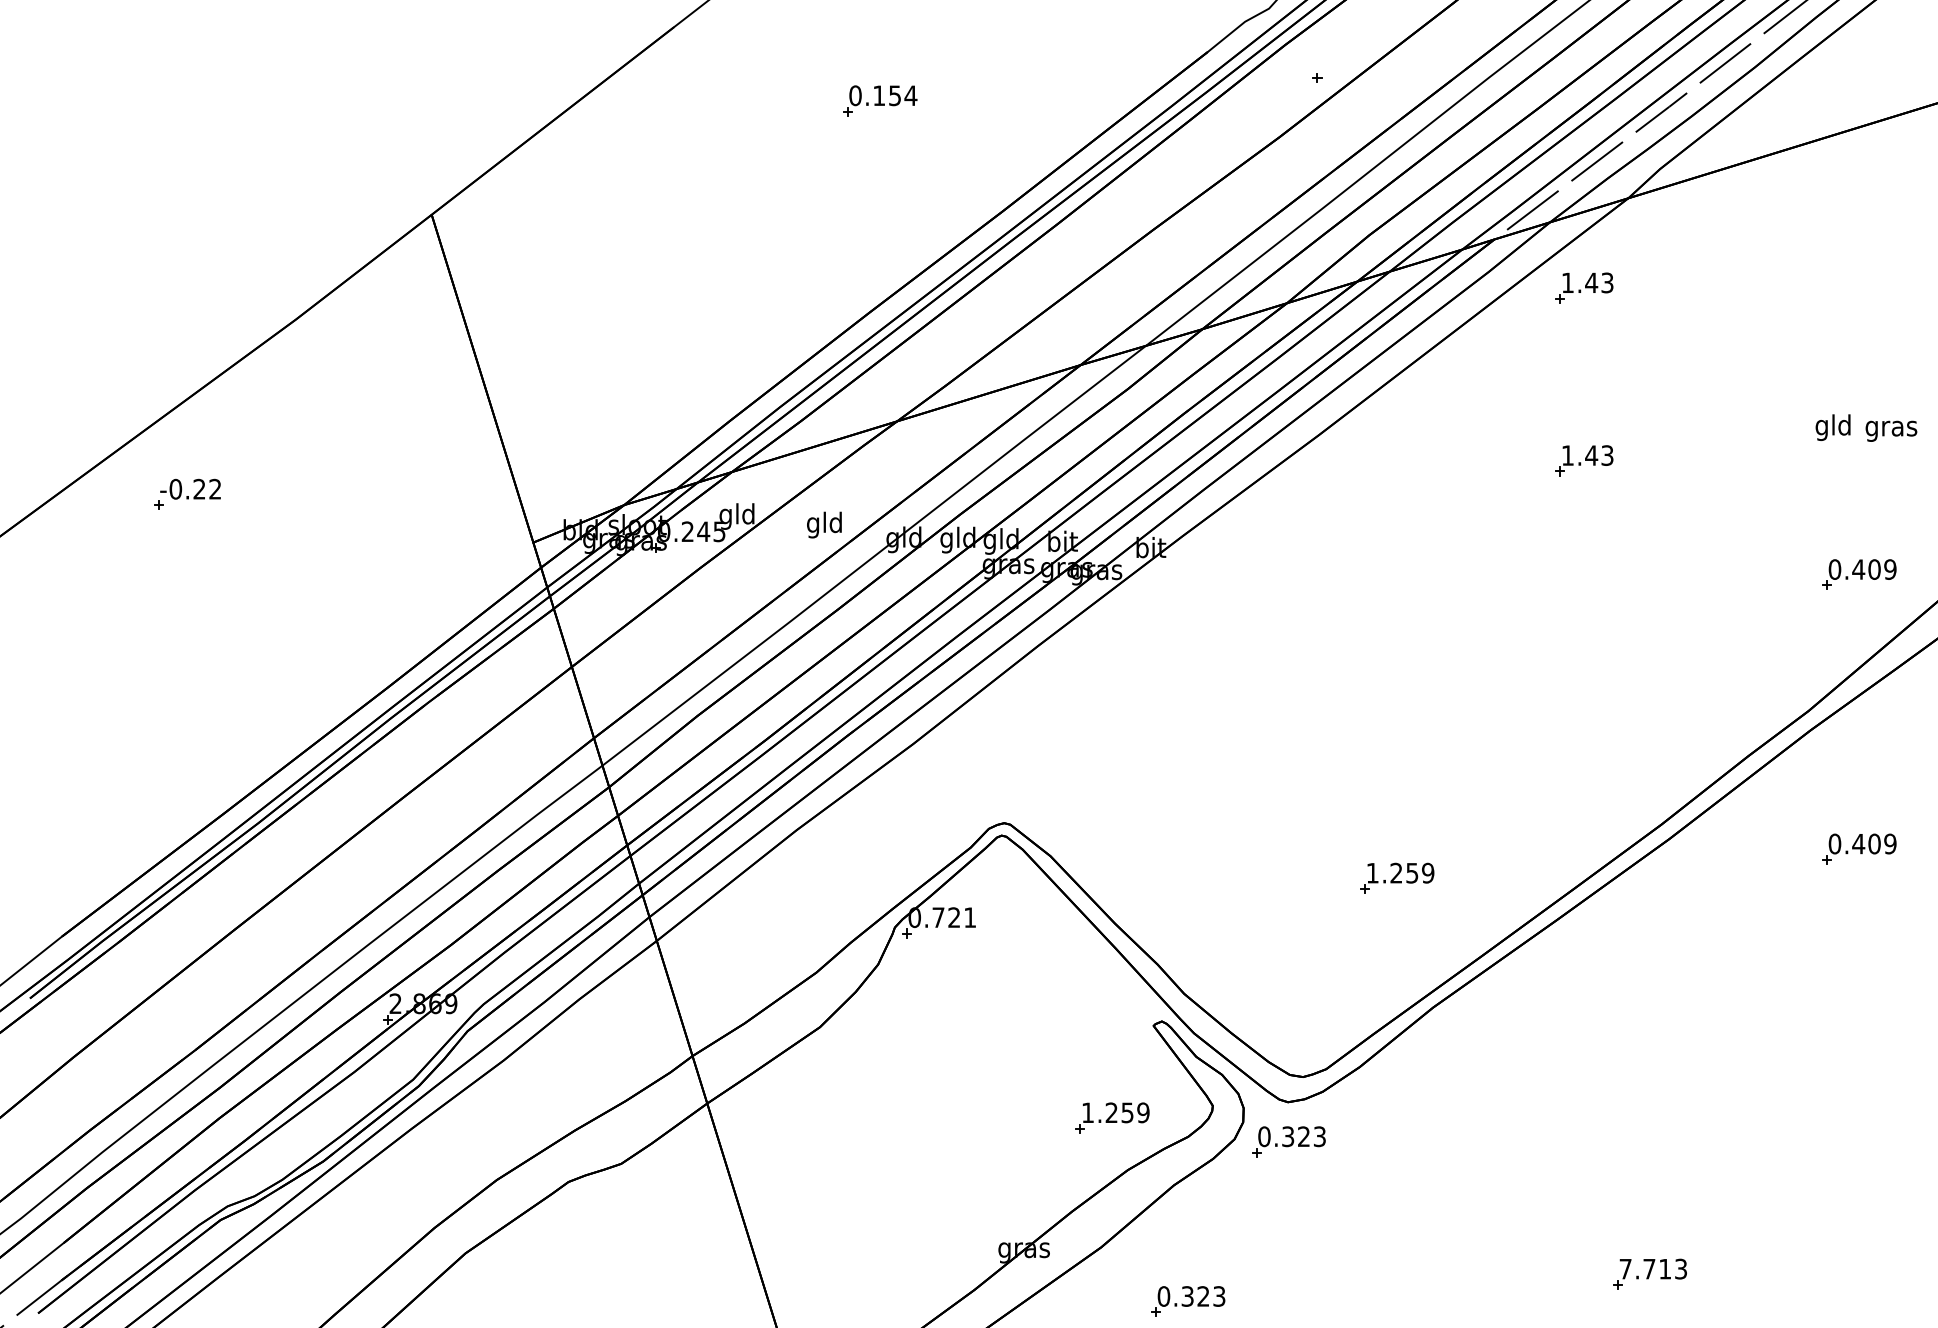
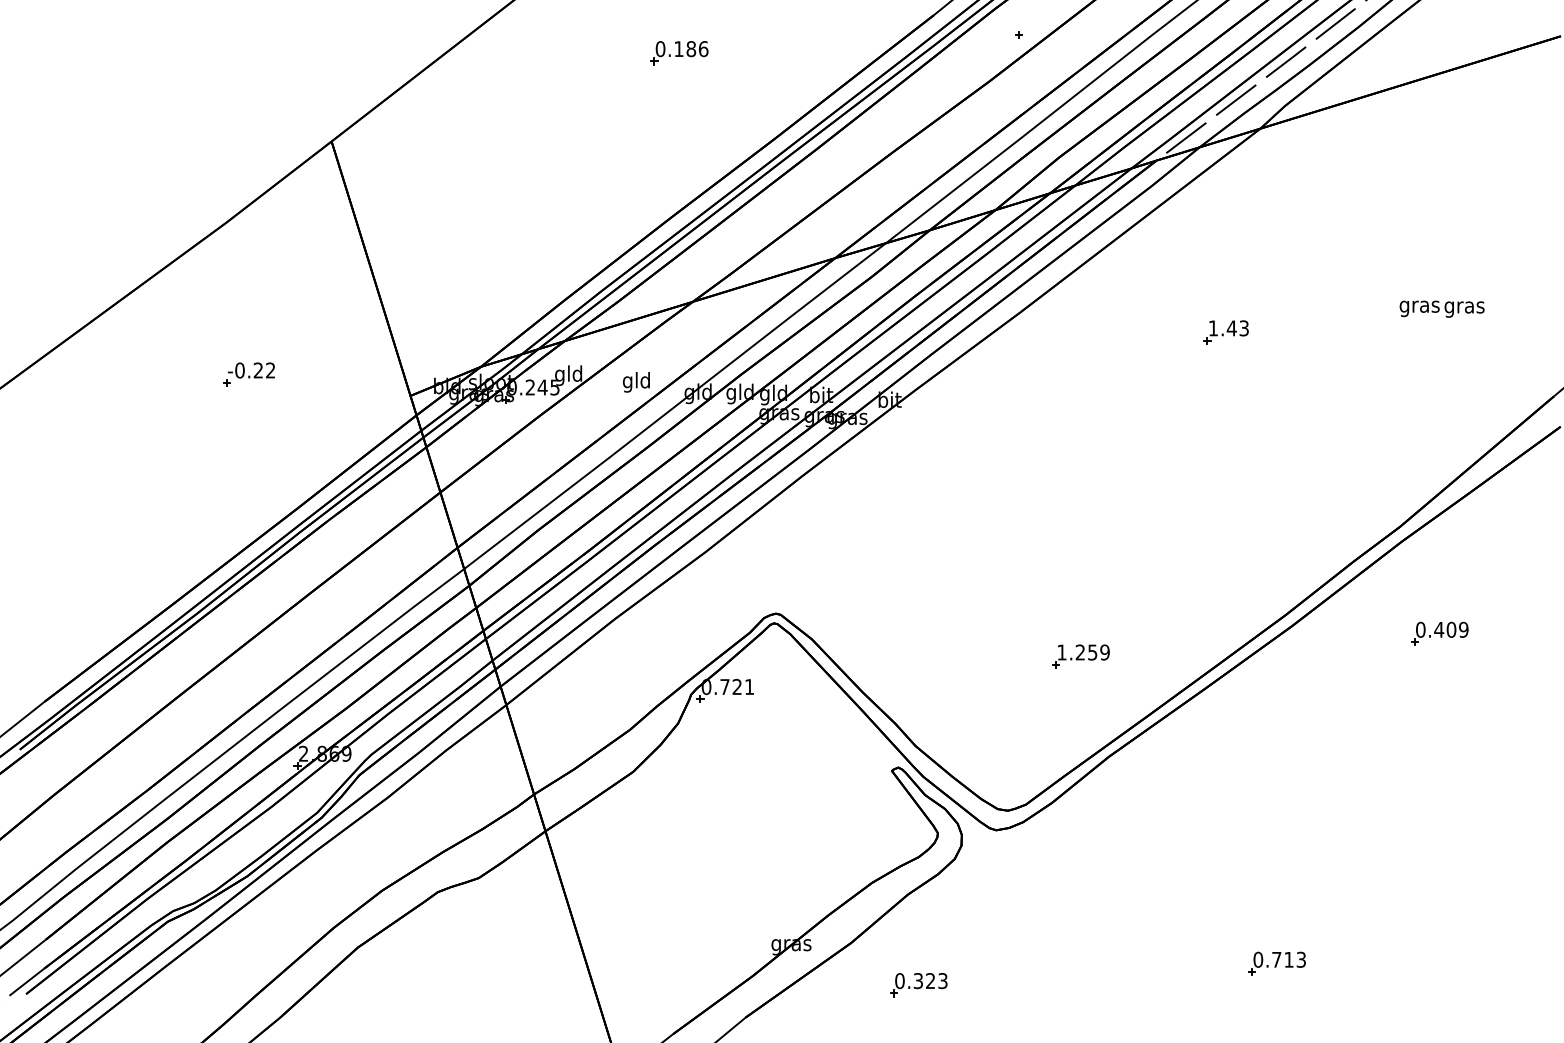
text: (903, 96) -> (697, 49), 0.154 -> 0.186
part: (1583, 288) -> (1225, 198), removed
text: (1833, 427) -> (1419, 306), gld -> gras
part: (186, 494) -> (248, 374), moved
part: (1859, 574) -> (1439, 420), removed
part: (1111, 1117) -> (859, 842), removed
part: (1288, 1142) -> (996, 861), removed
text: (1625, 1268) -> (1258, 959), 7.713 -> 0.713

